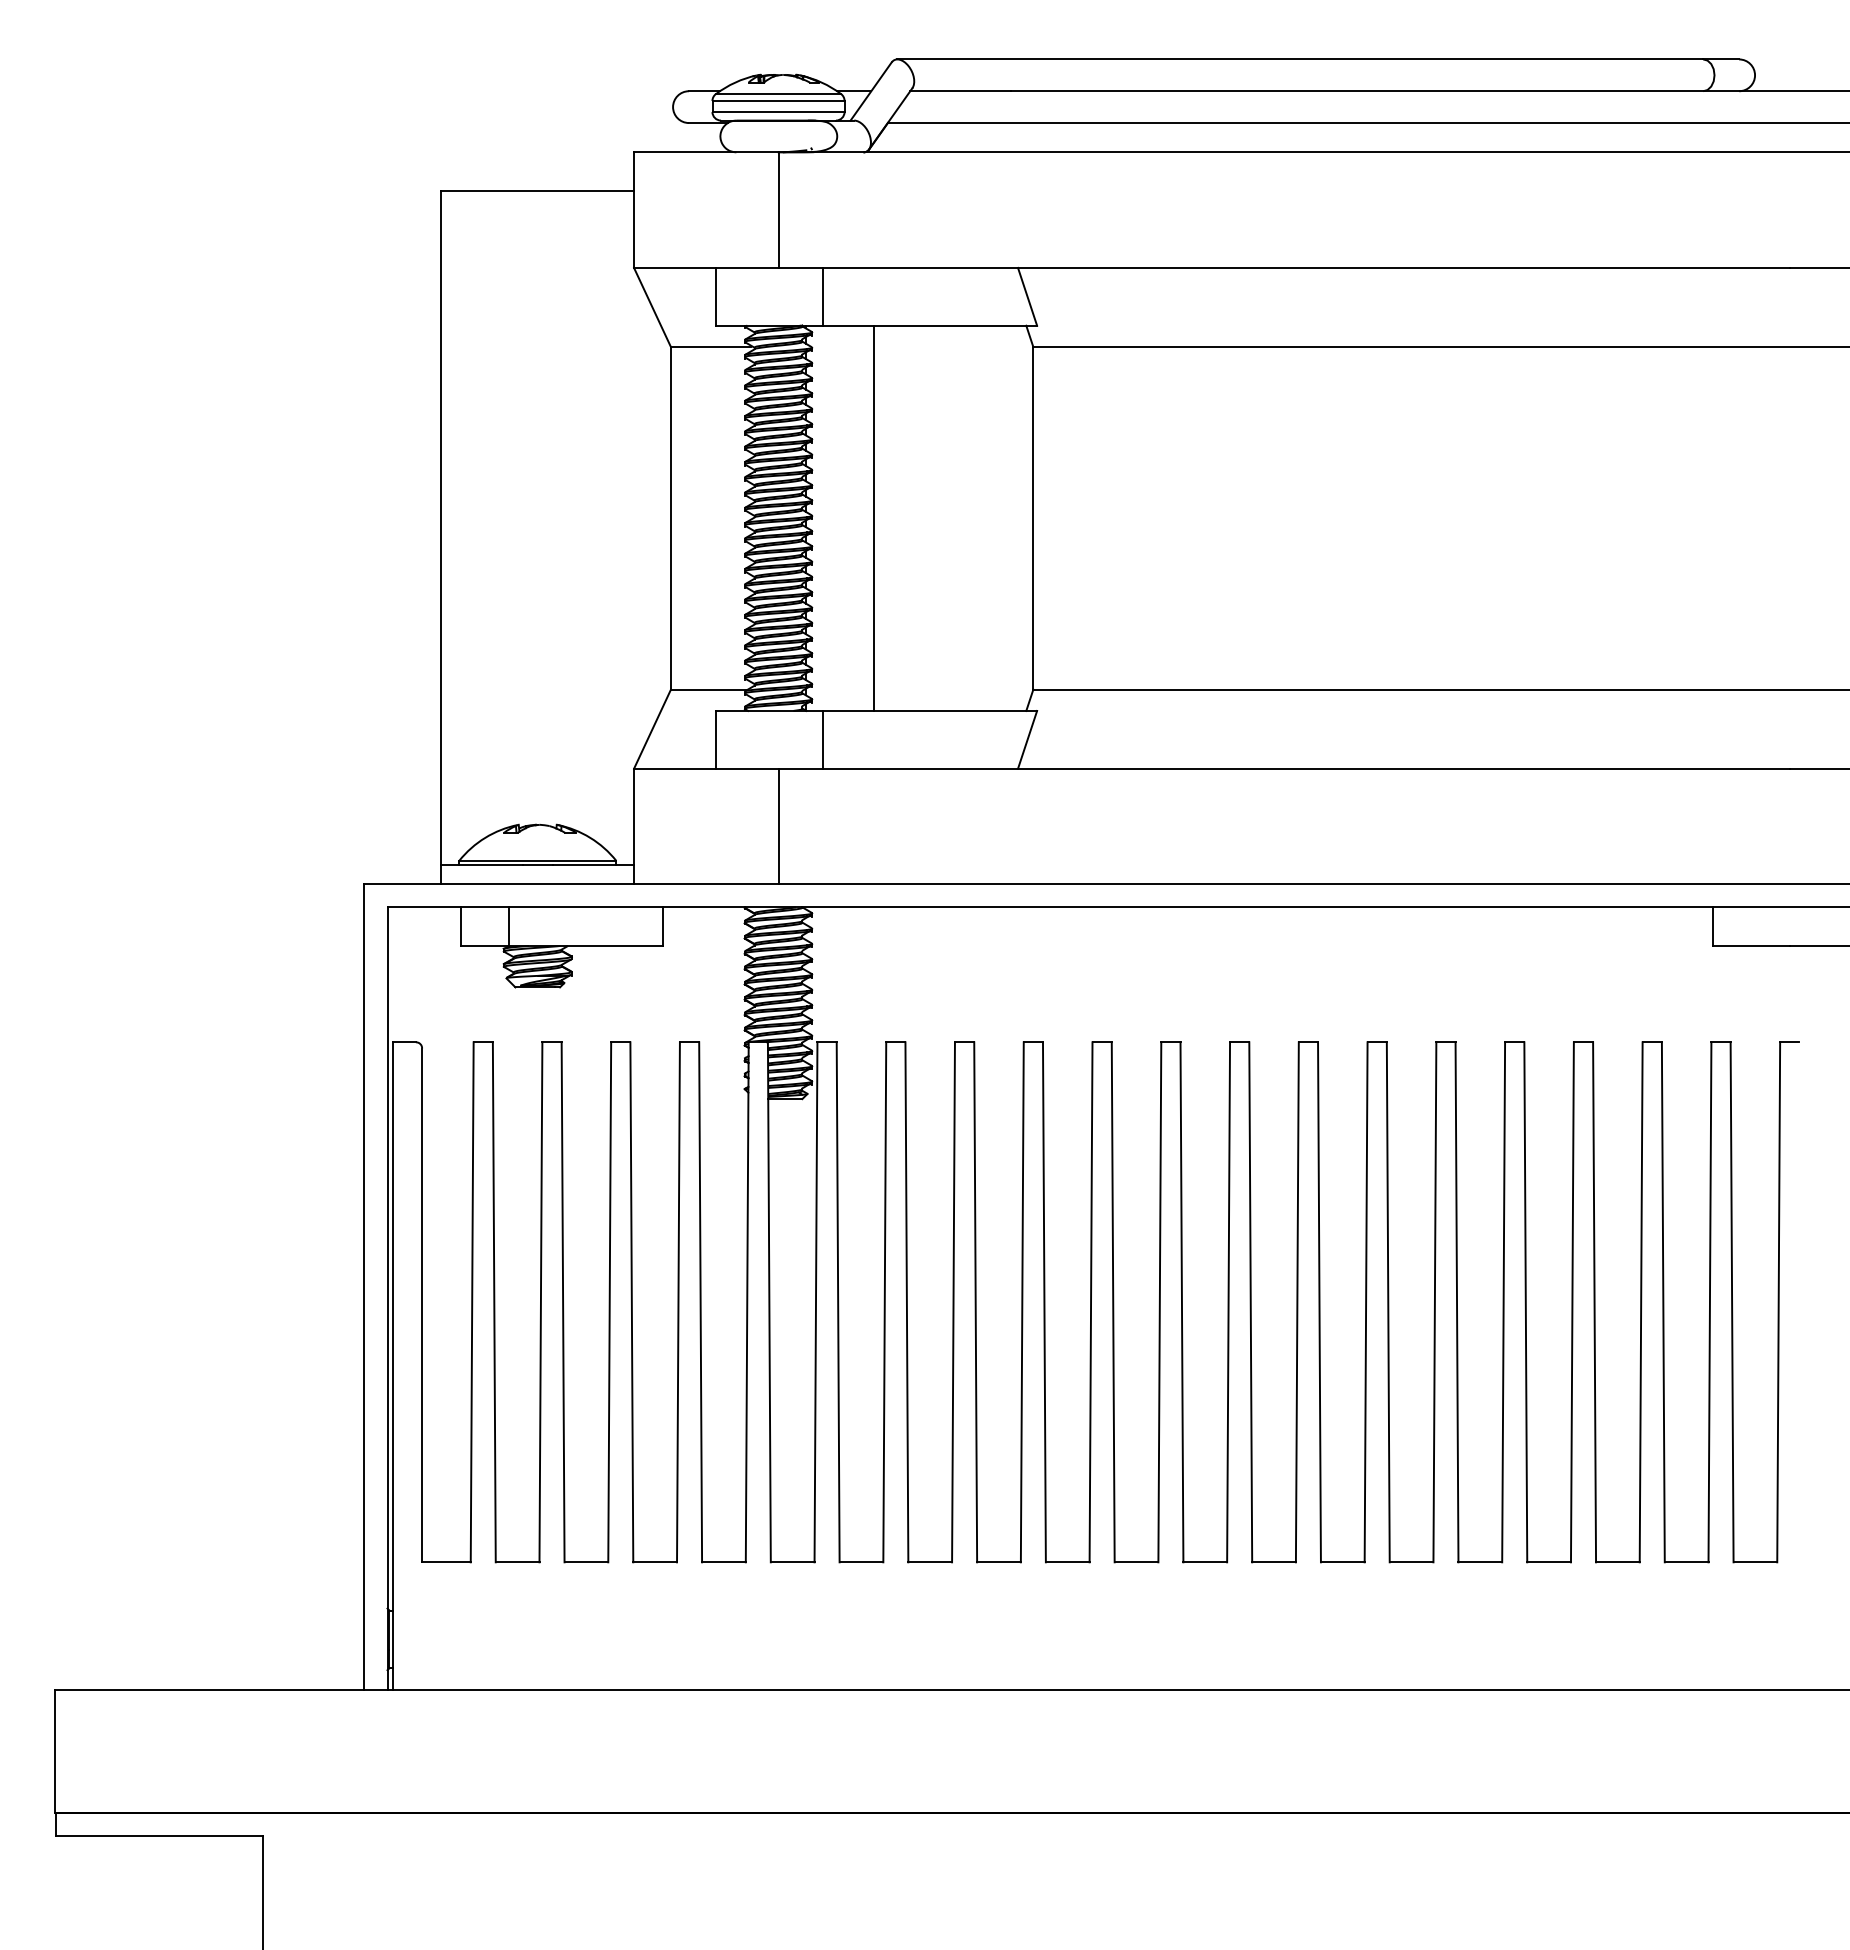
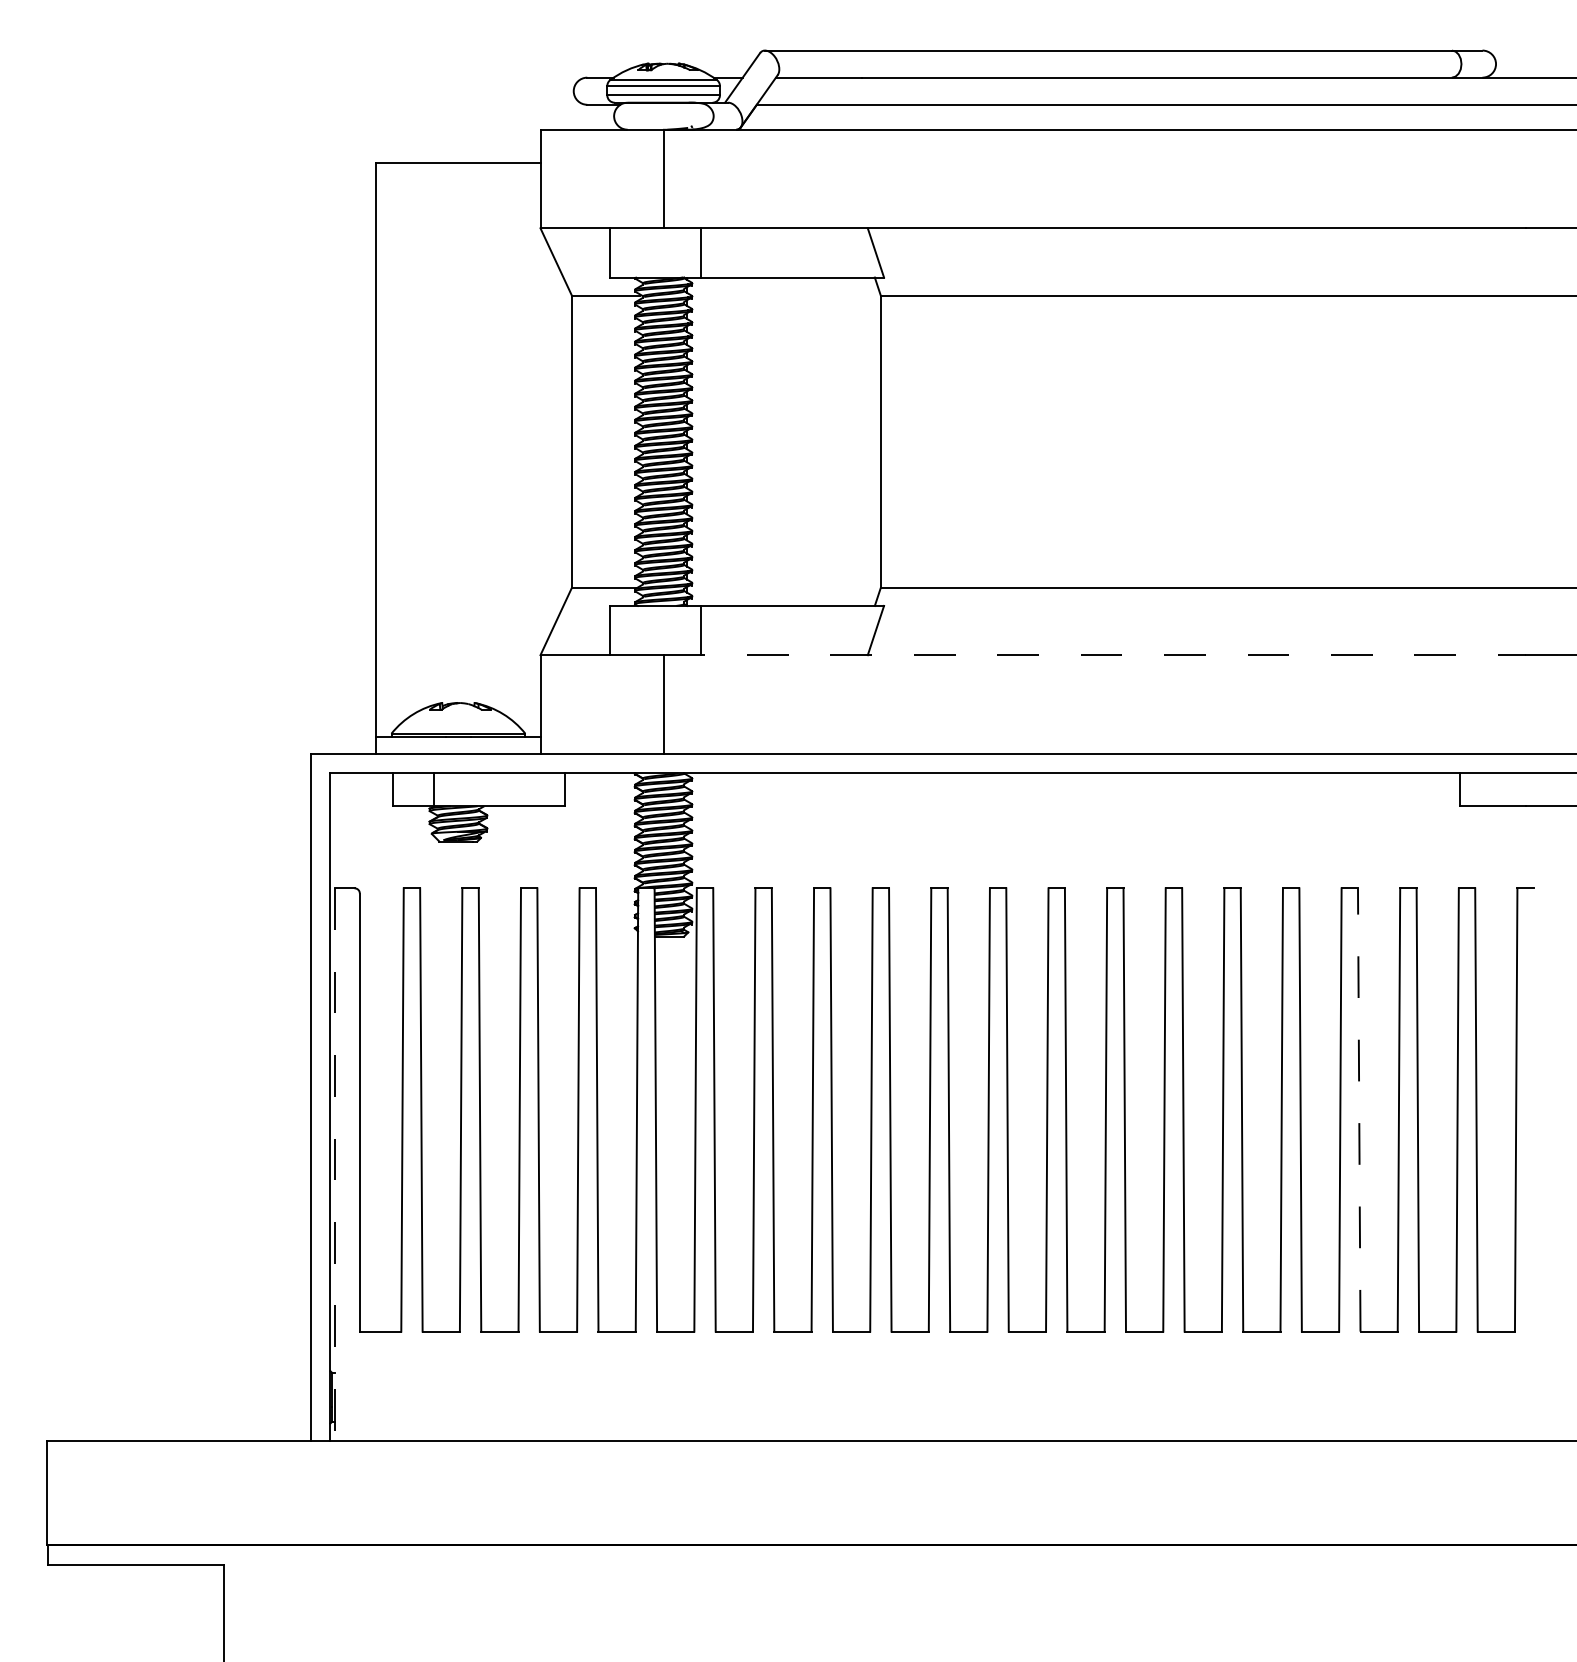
line: (873, 517) -> (744, 441), removed
line: (1284, 768) -> (1094, 654), solid -> dashed
line: (1594, 1301) -> (1359, 1109), solid -> dashed
line: (393, 1366) -> (335, 1164), solid -> dashed

